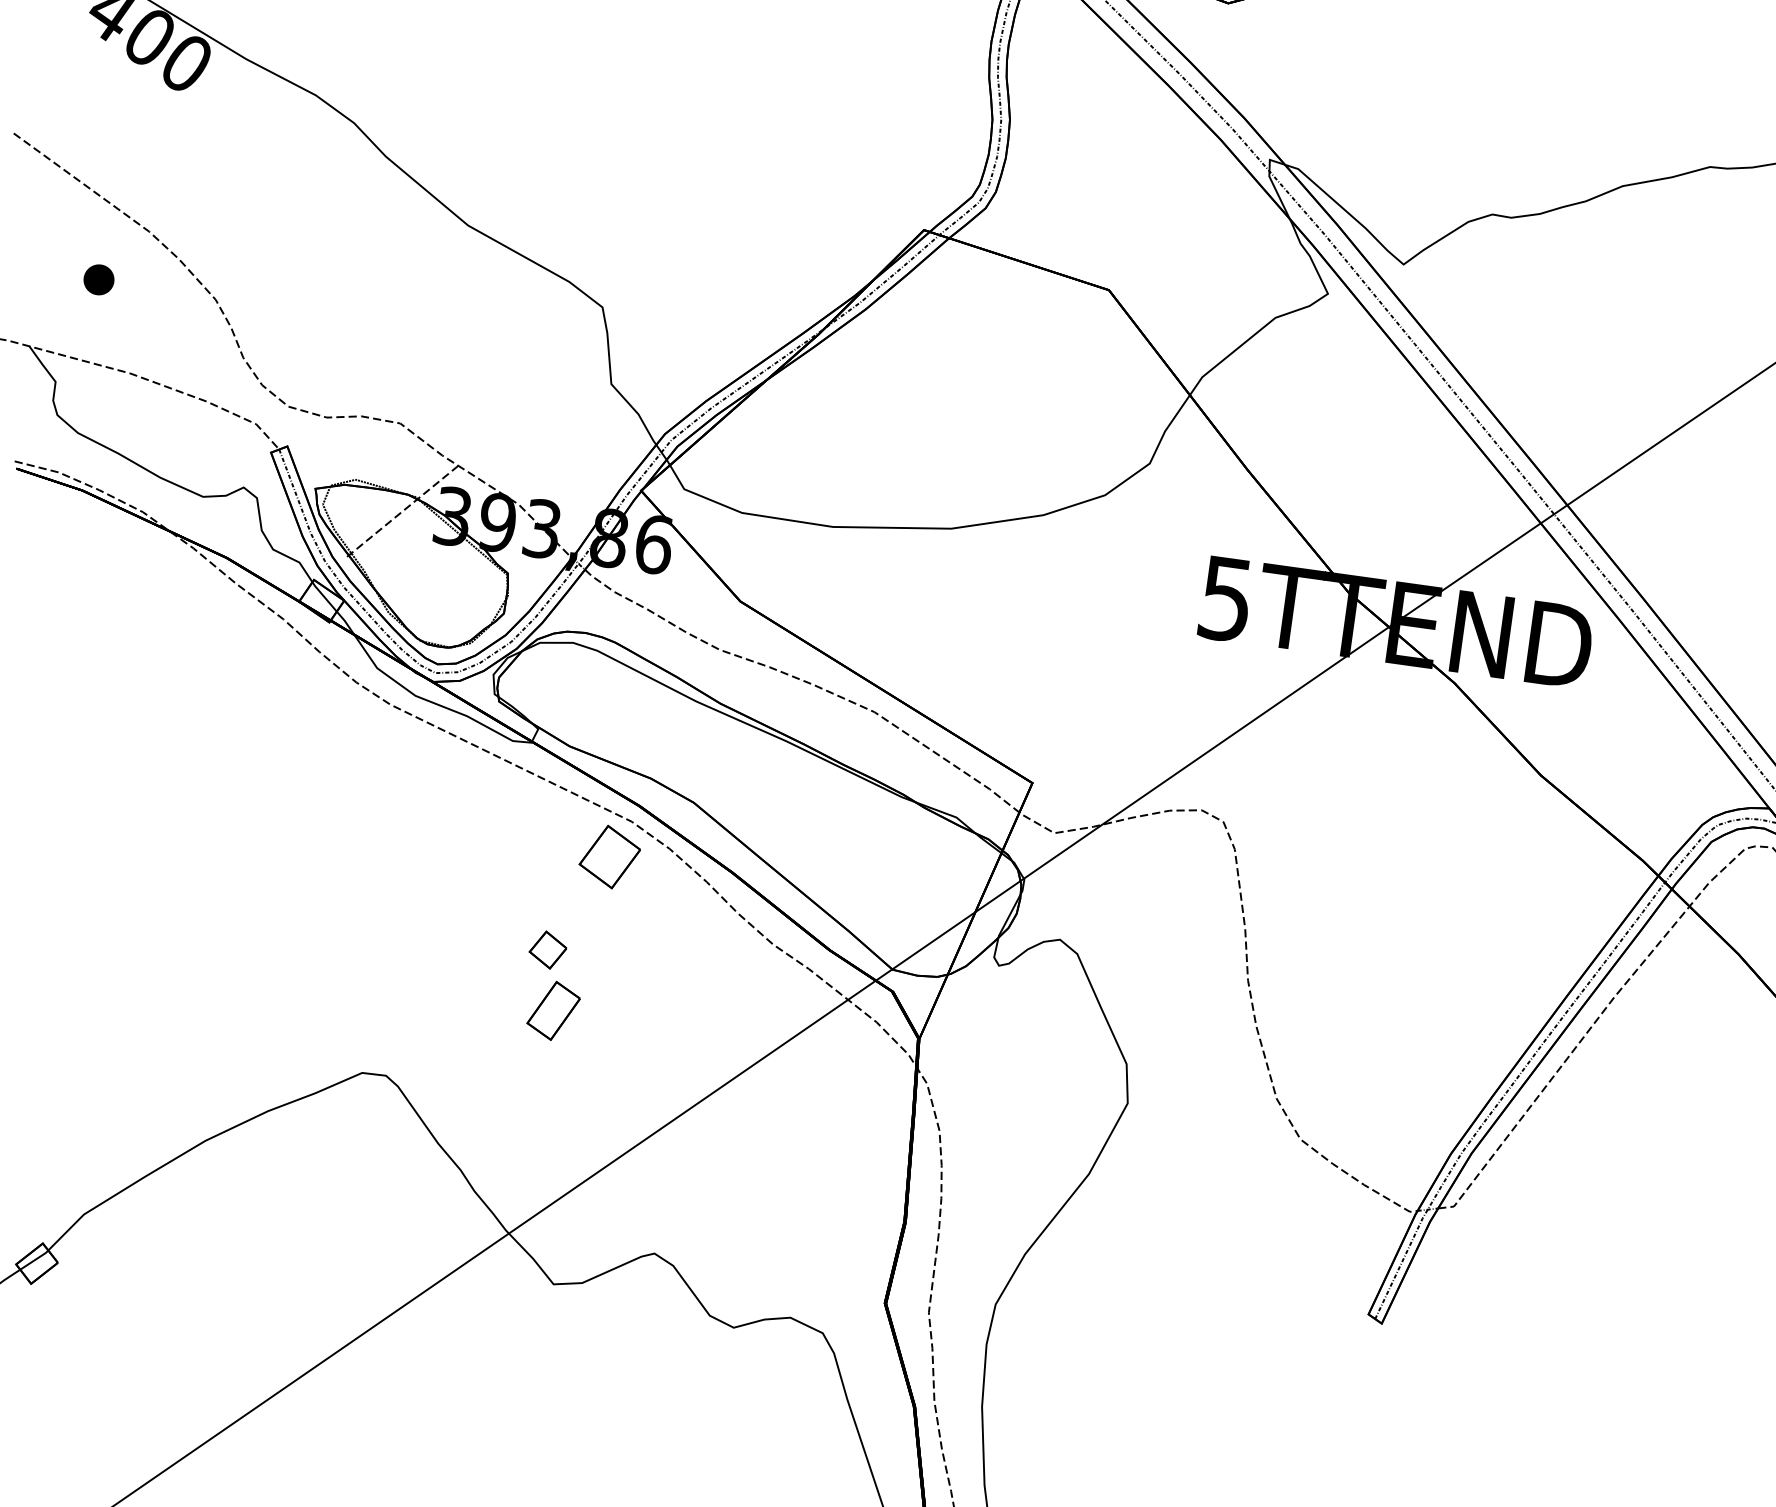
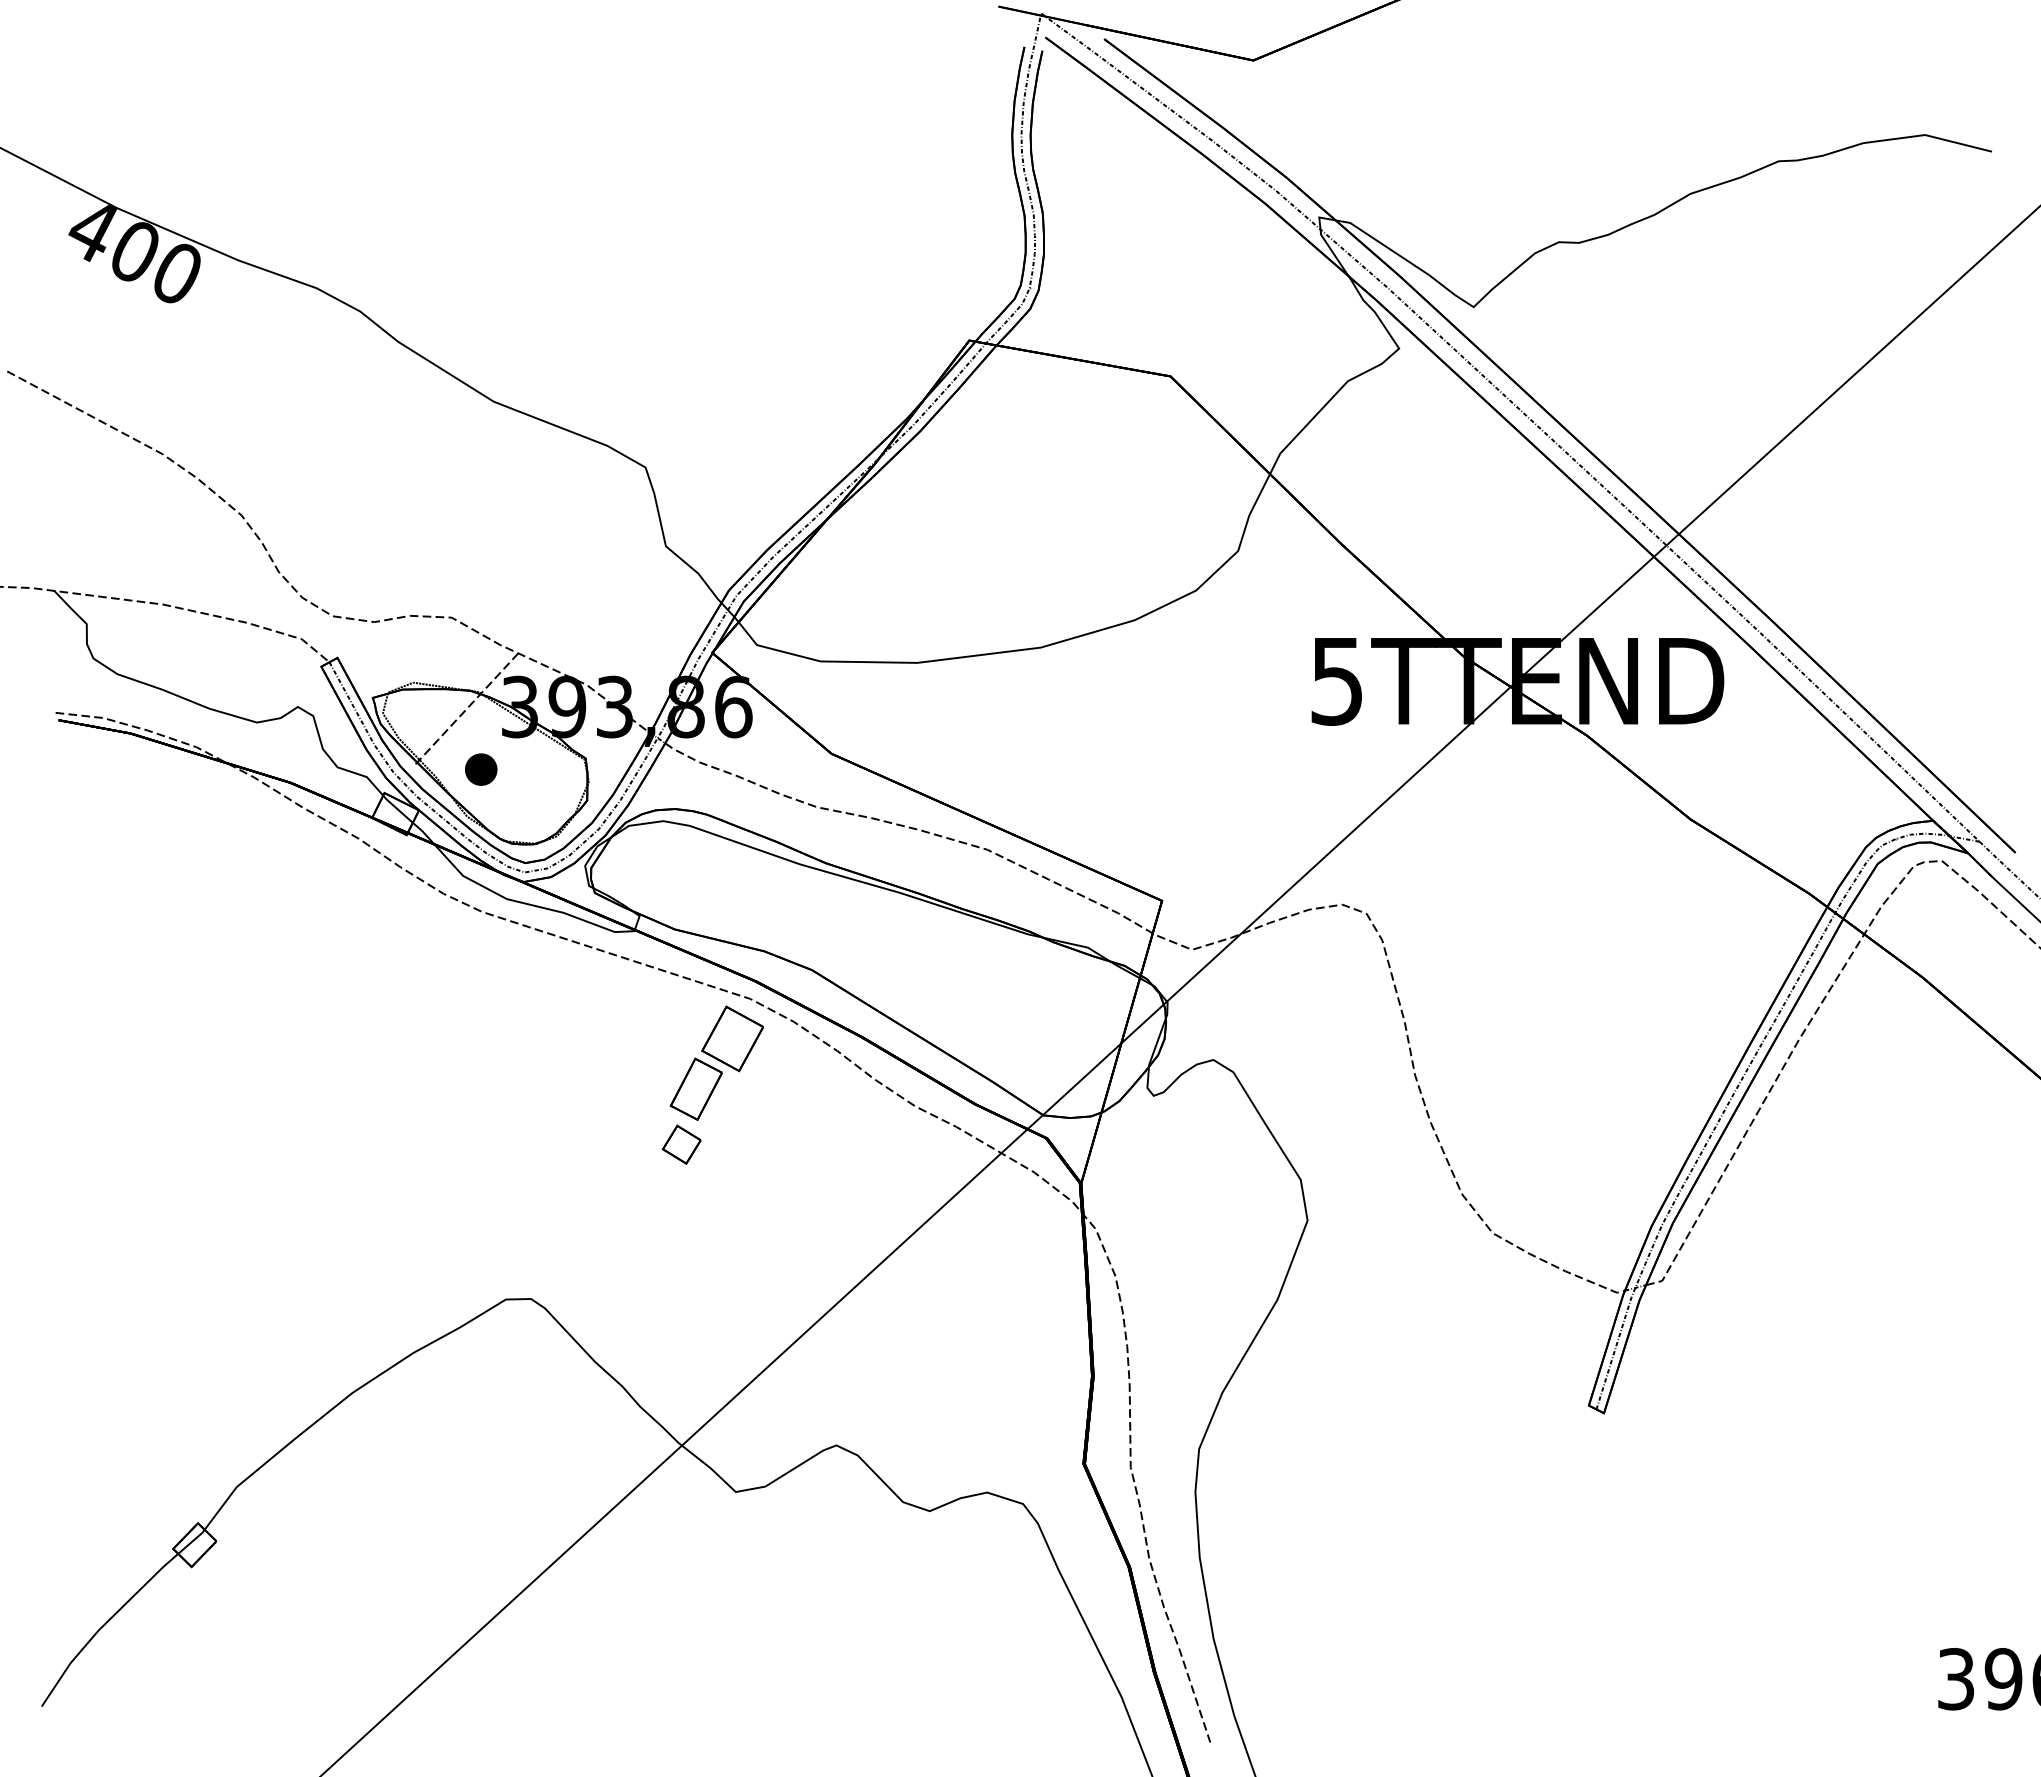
part: (99, 279) -> (481, 769), moved
part: (552, 1010) -> (695, 1088), moved

